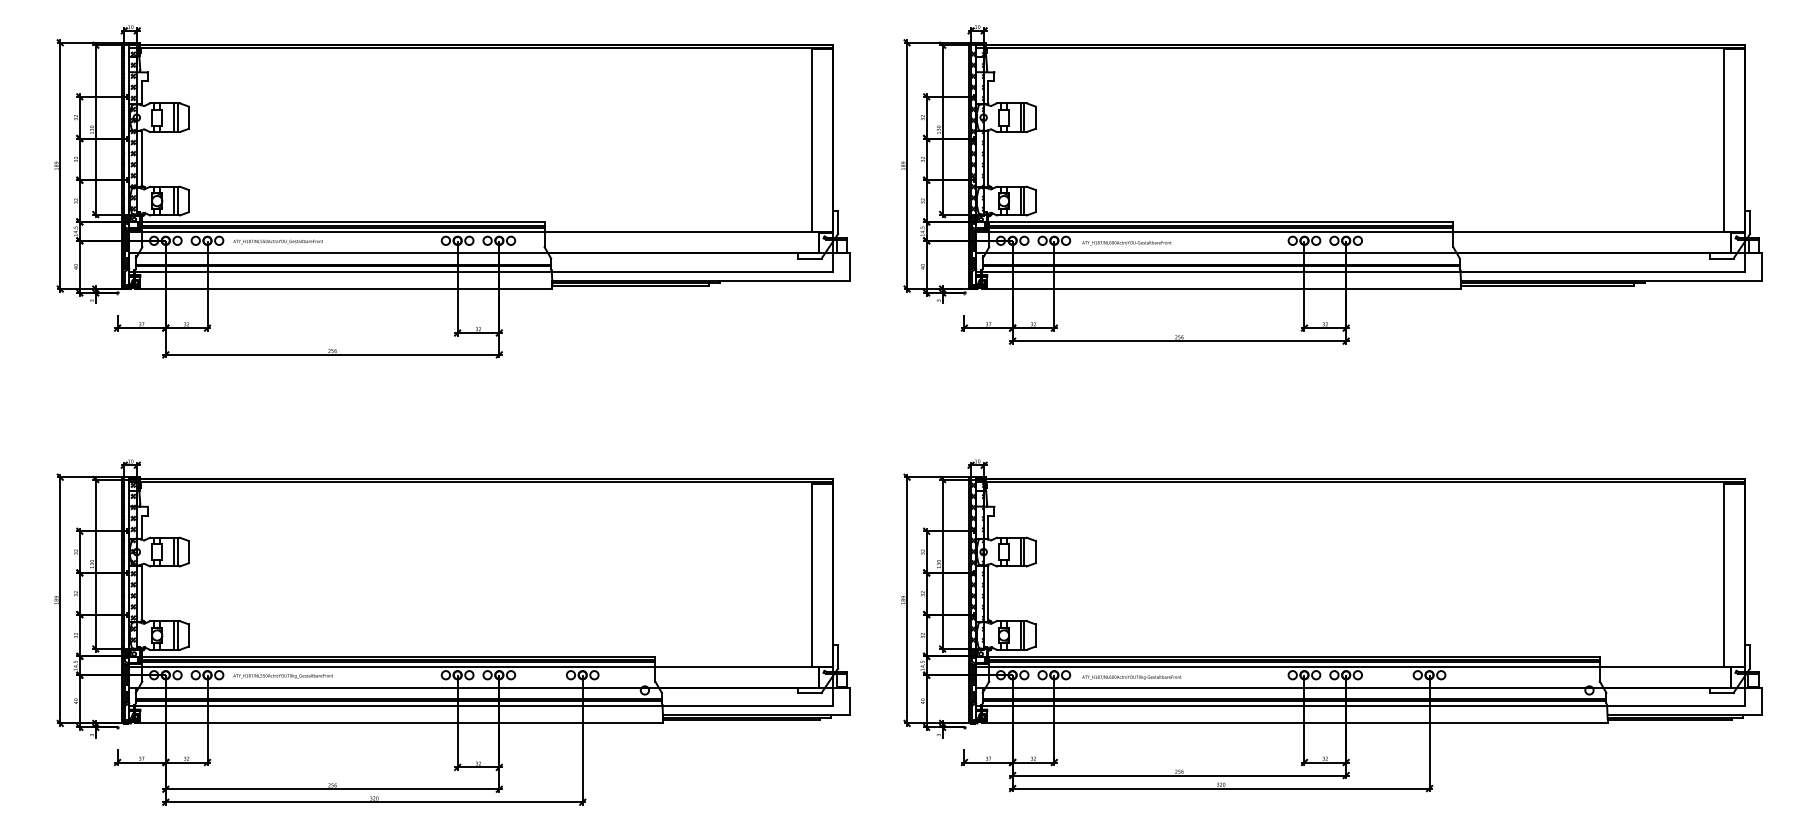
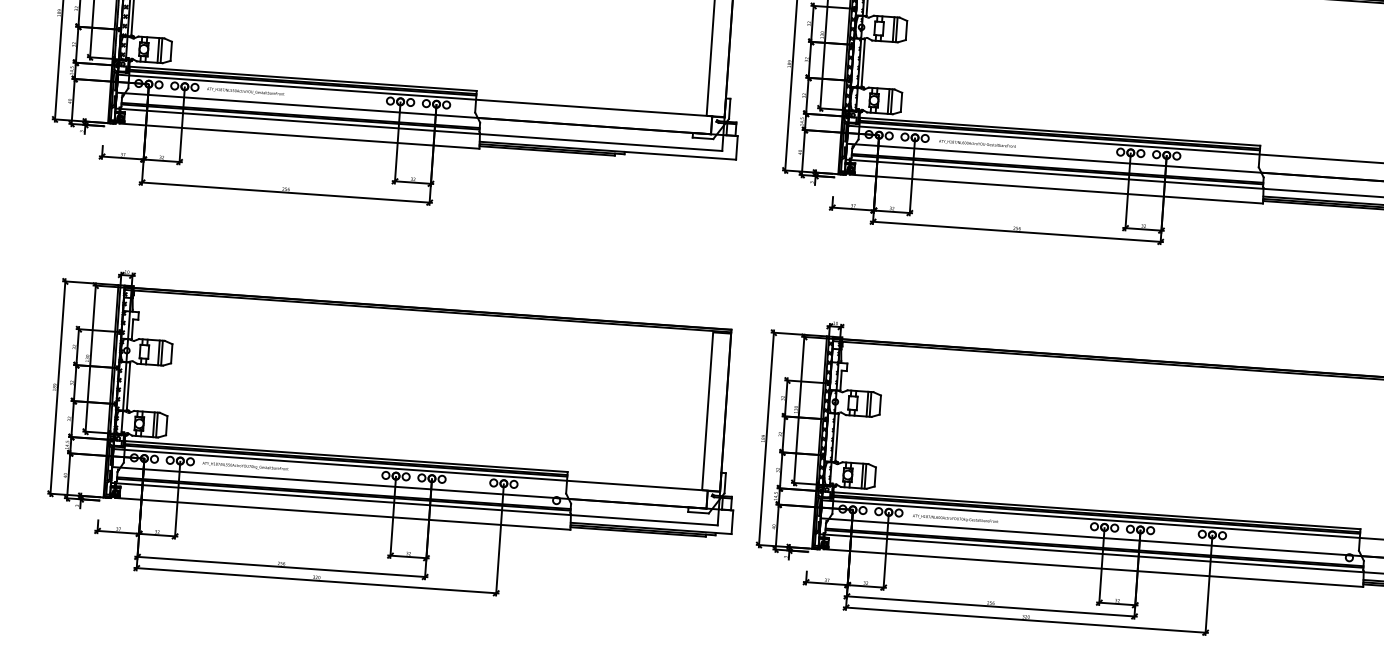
part: (452, 632) -> (394, 439), moved

